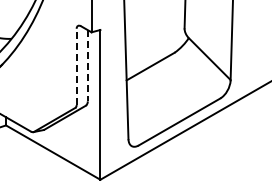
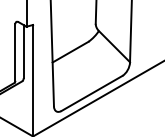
line: (87, 65) -> (23, 51), dashed -> solid
line: (76, 66) -> (15, 52), dashed -> solid

